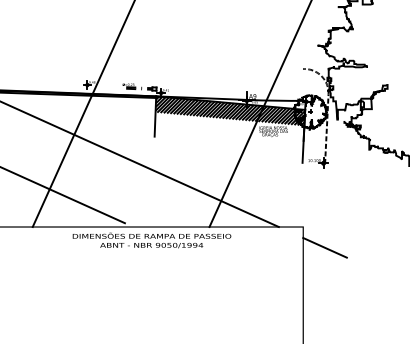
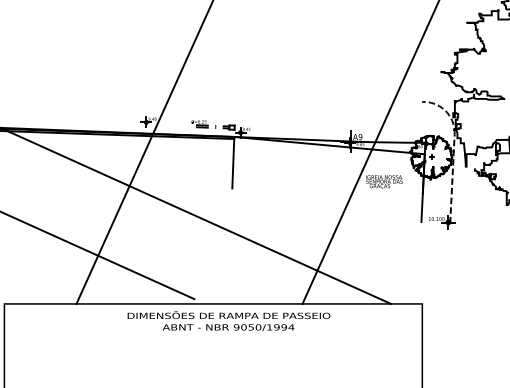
hatch: (230, 111) -> (329, 156), removed
line: (324, 247) -> (449, 330), removed

